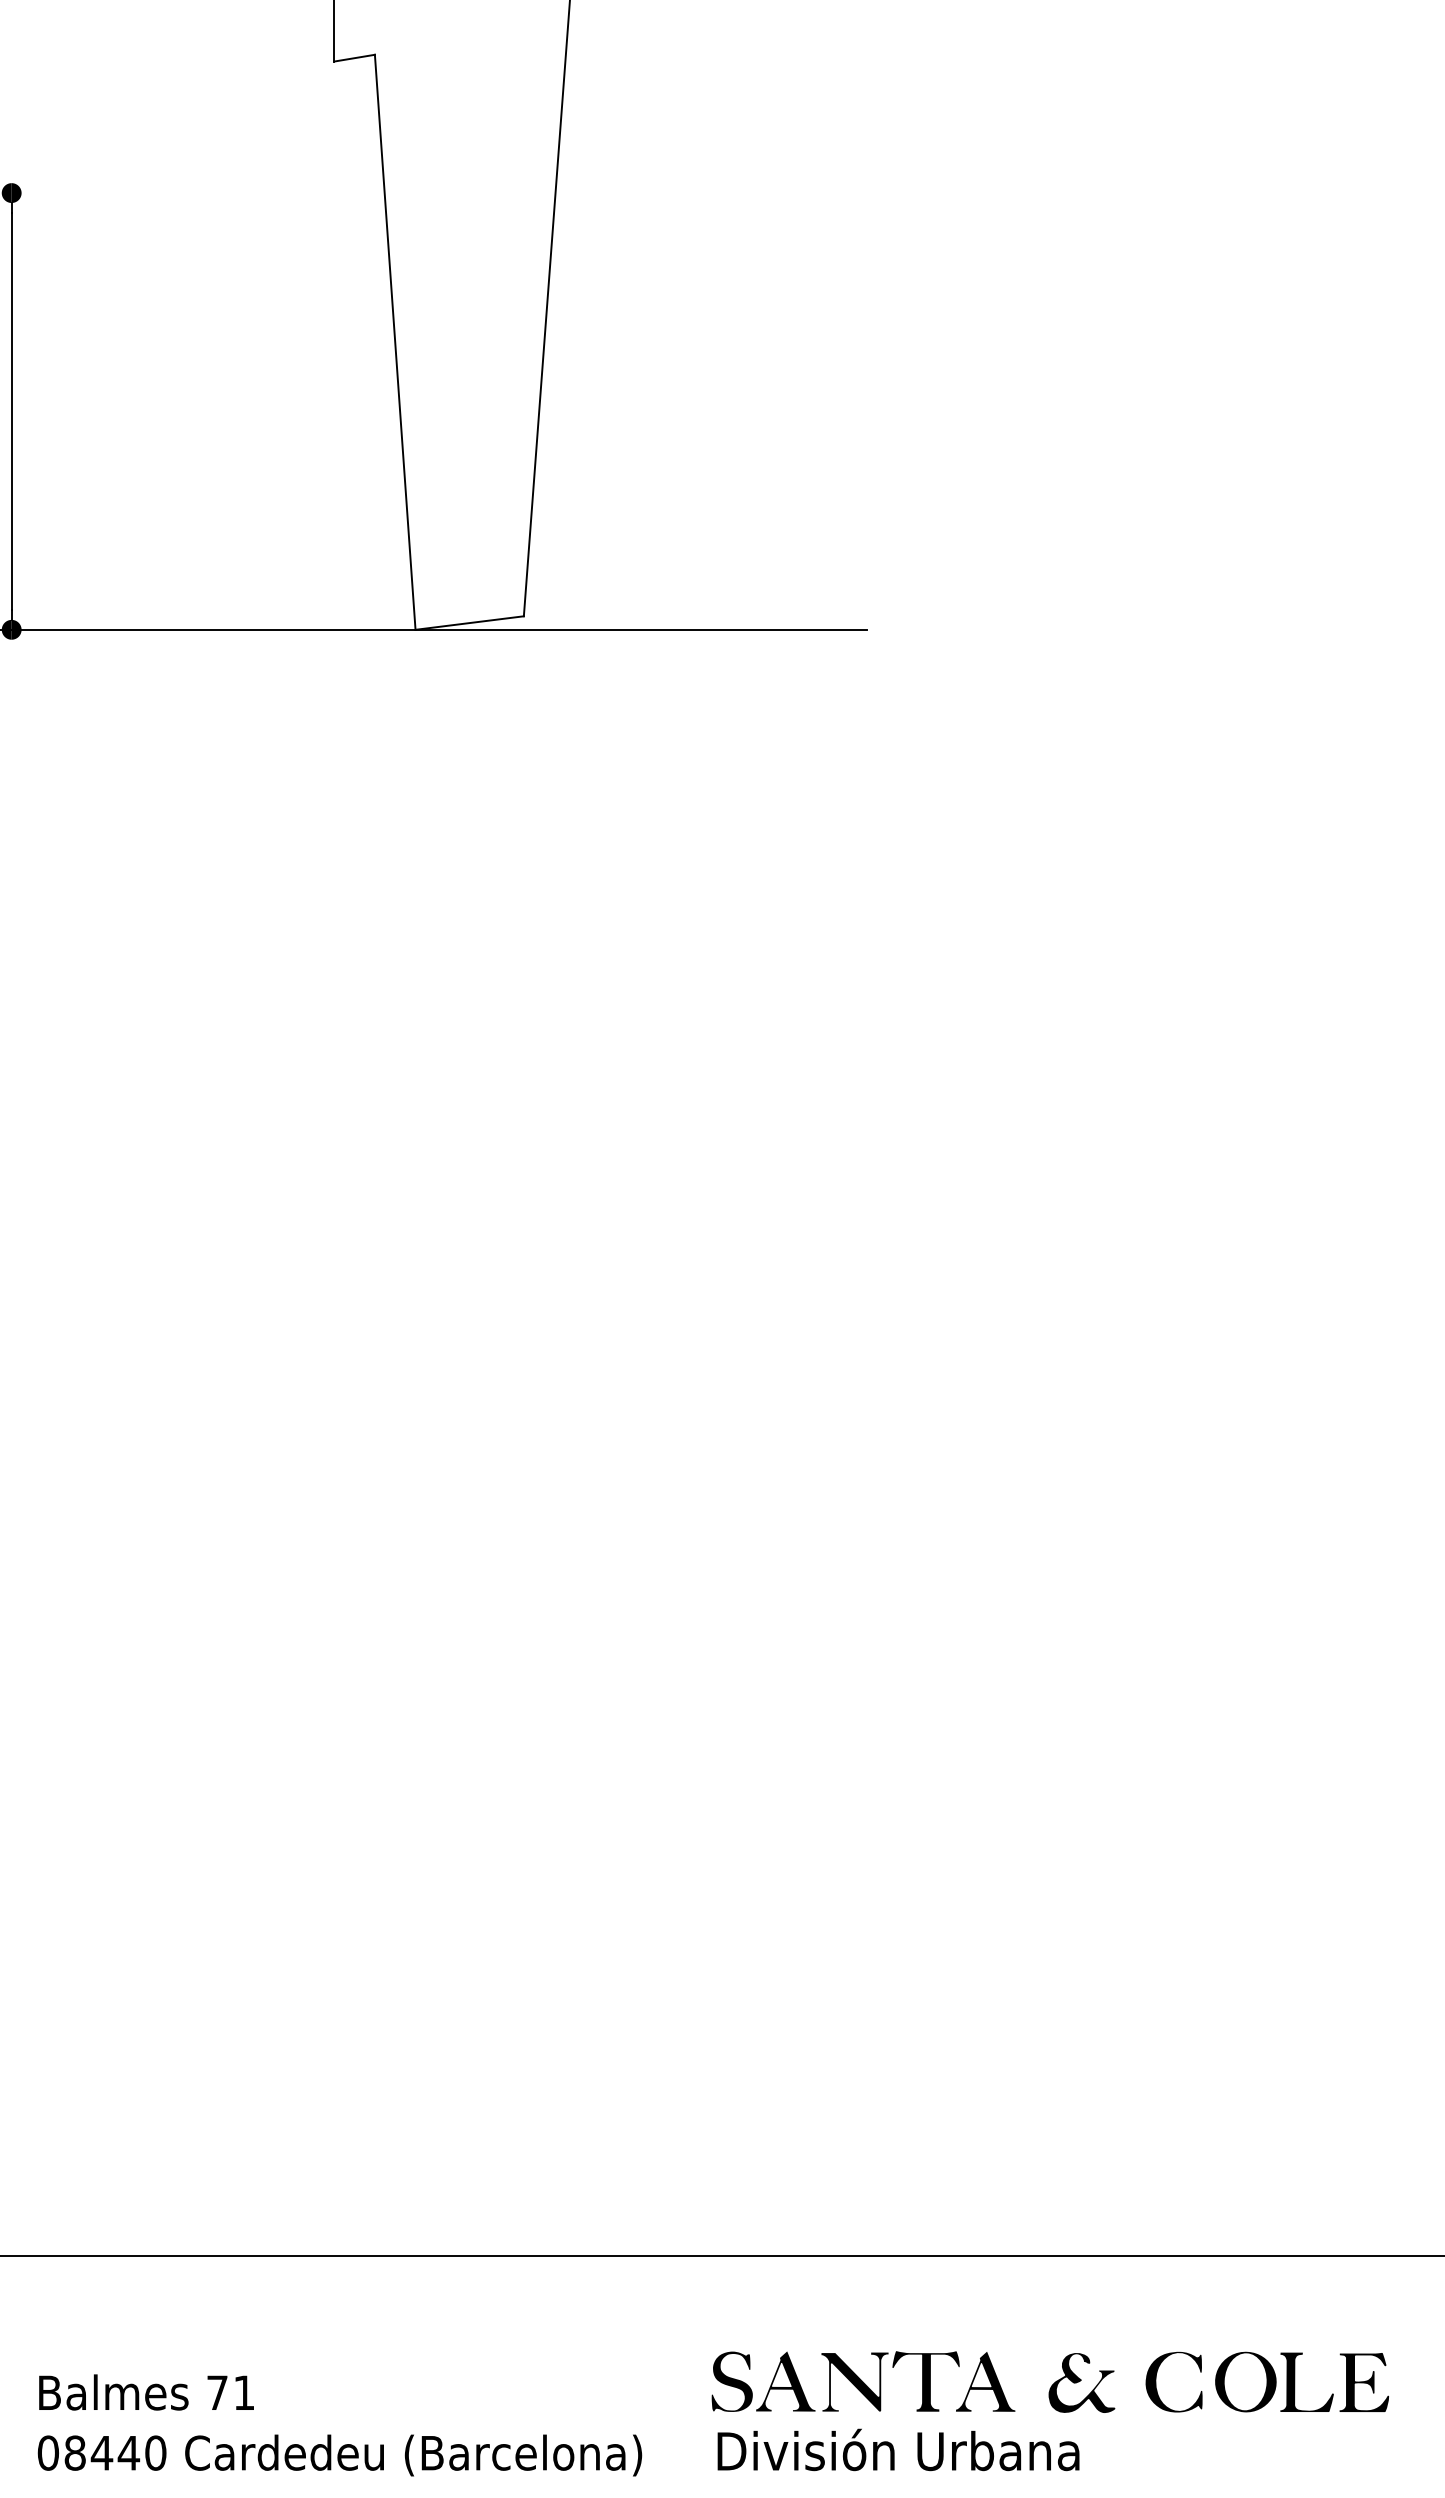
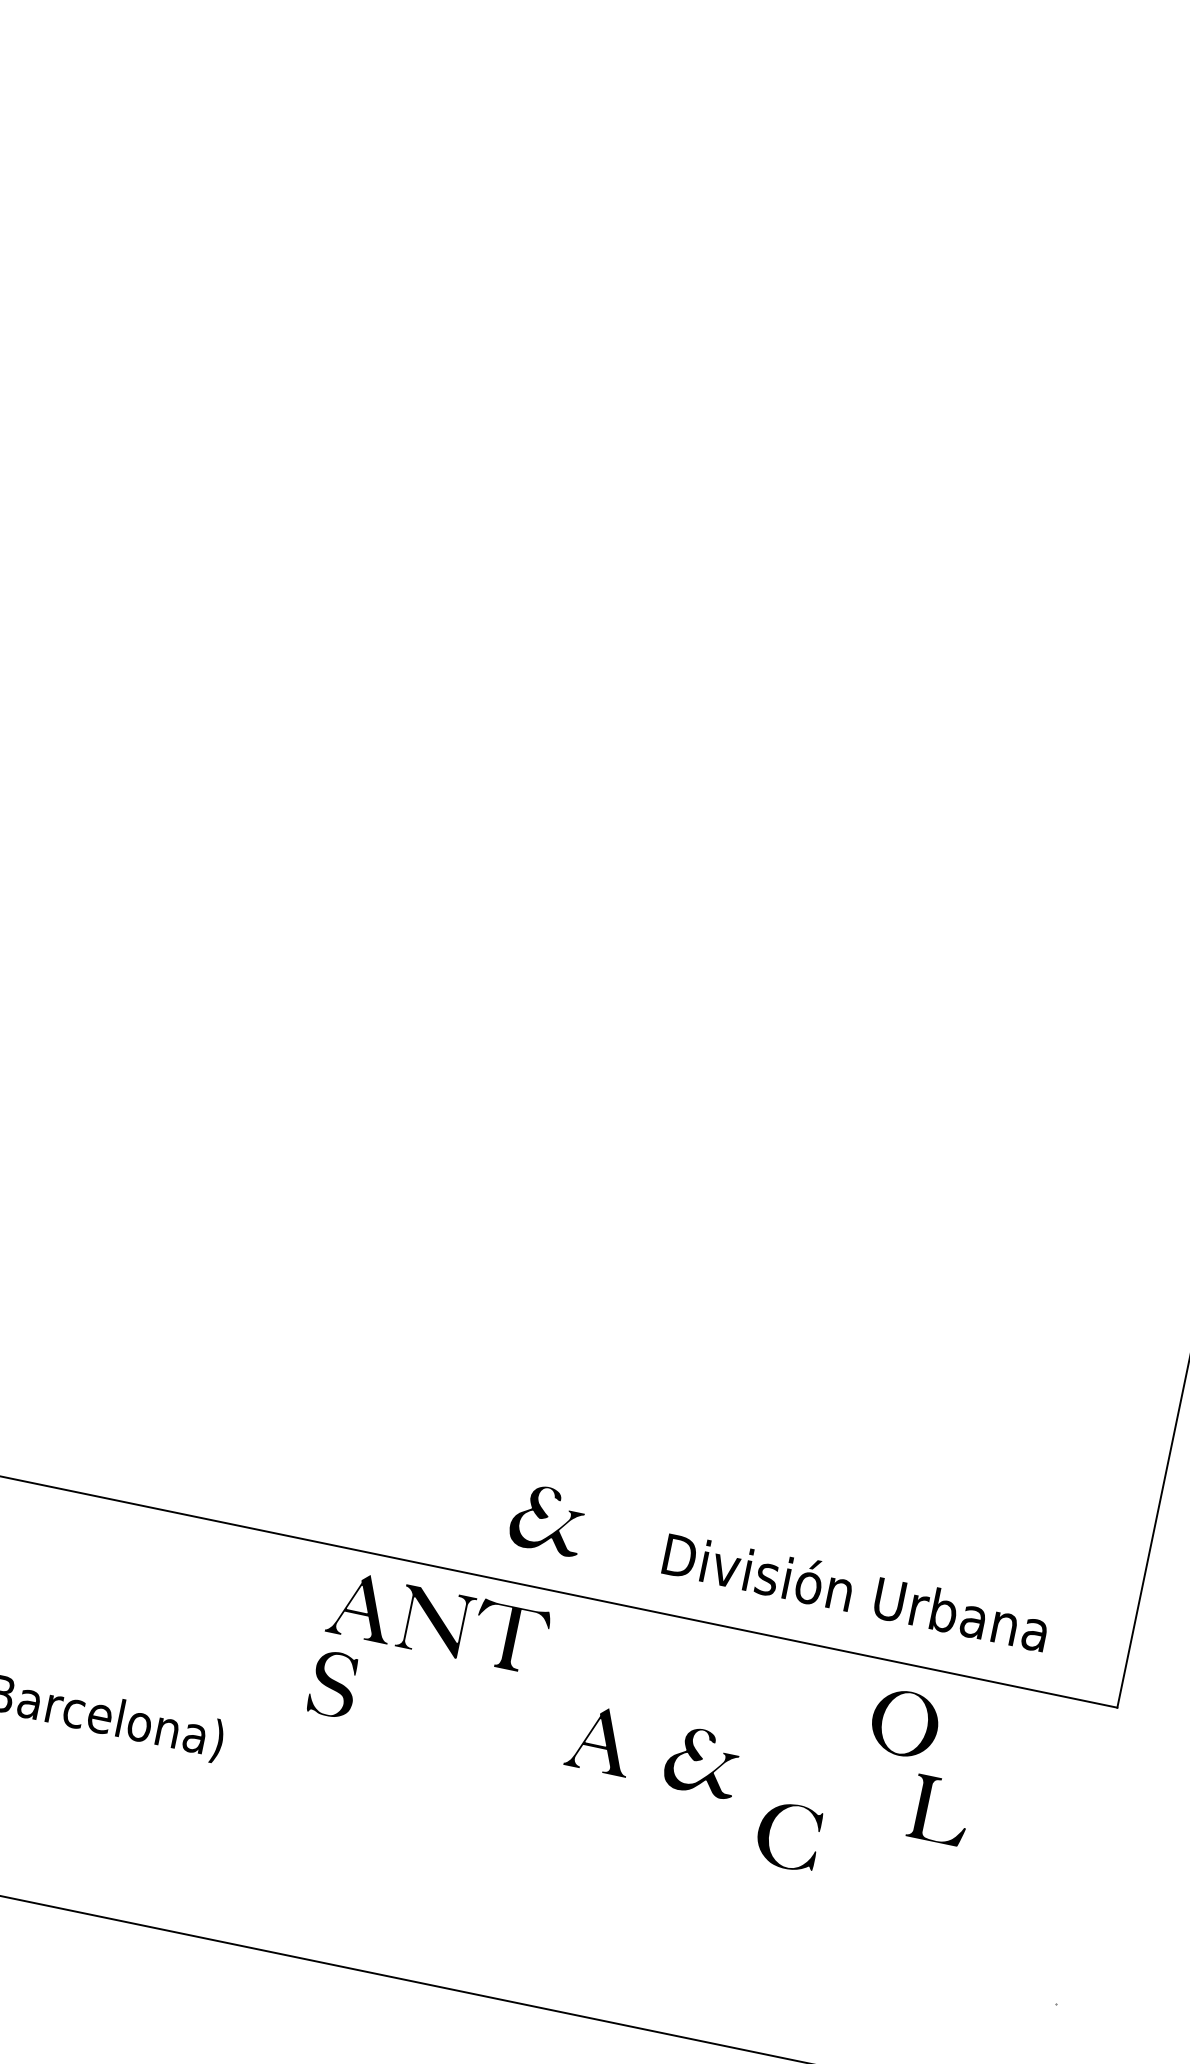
part: (895, 2191) -> (547, 1519), added
part: (857, 2381) -> (438, 1622), moved
part: (1156, 2381) -> (770, 1831), moved
part: (1245, 2381) -> (904, 1723), moved
fill: (1364, 2382) -> (1000, 1823), removed
text: (898, 2449) -> (856, 1590), moved

